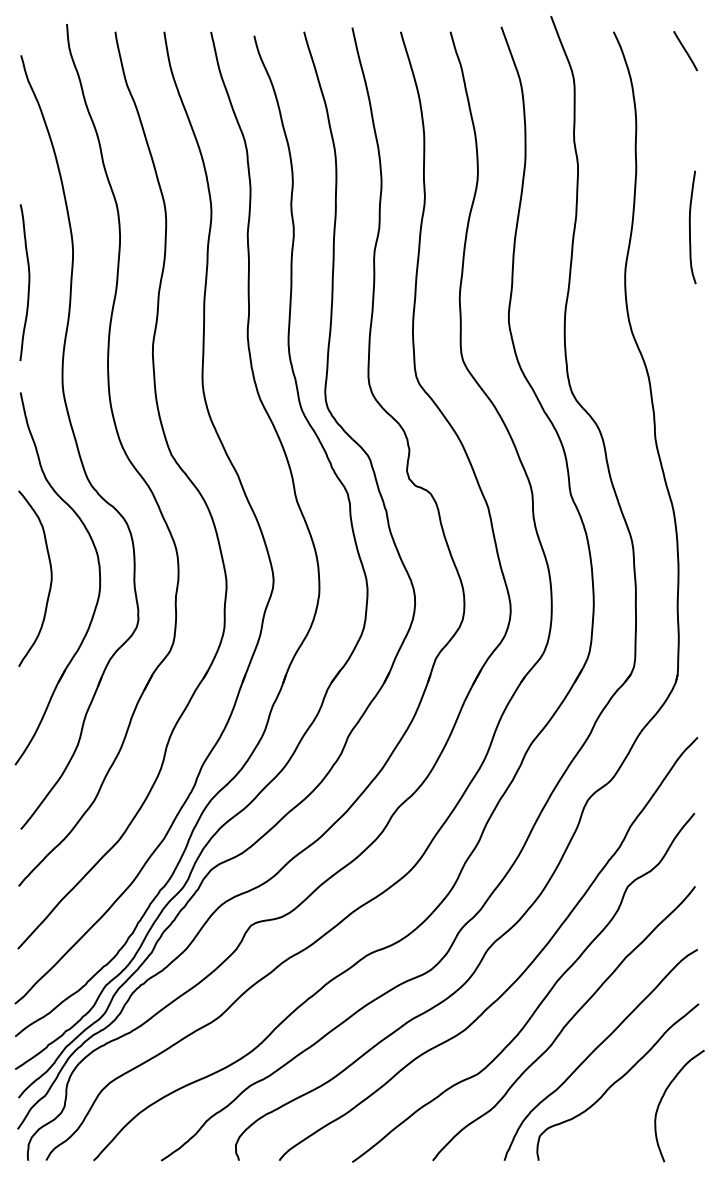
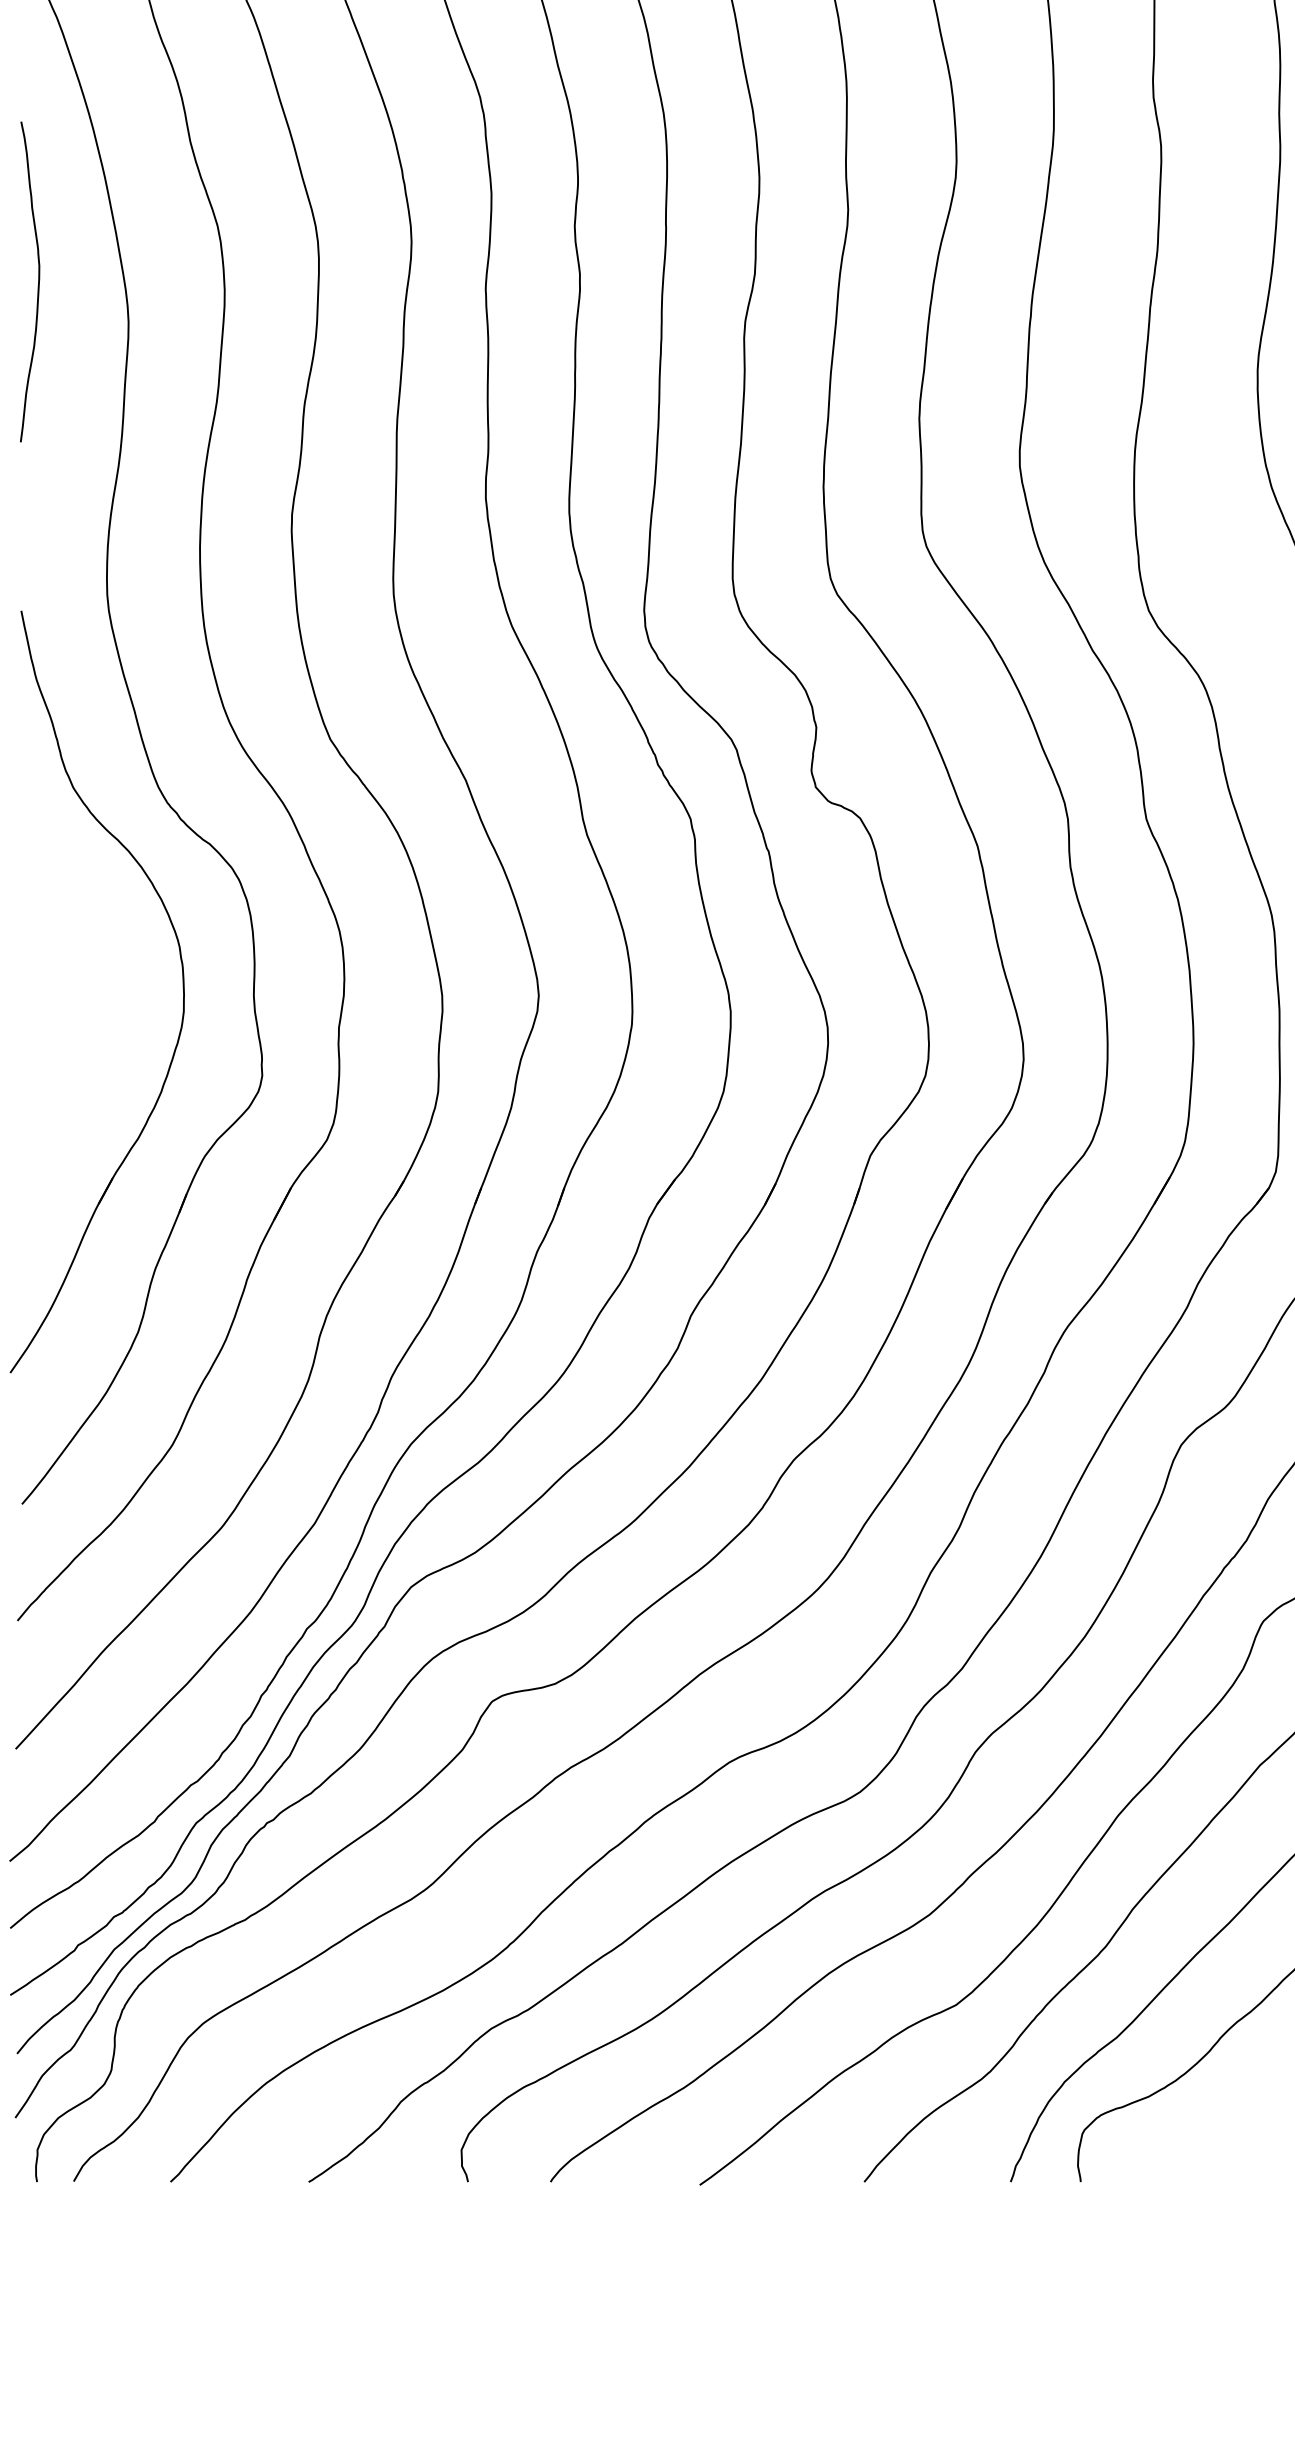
curve: (28, 282) -> (37, 281), moved
curve: (50, 578) -> (82, 991), removed

